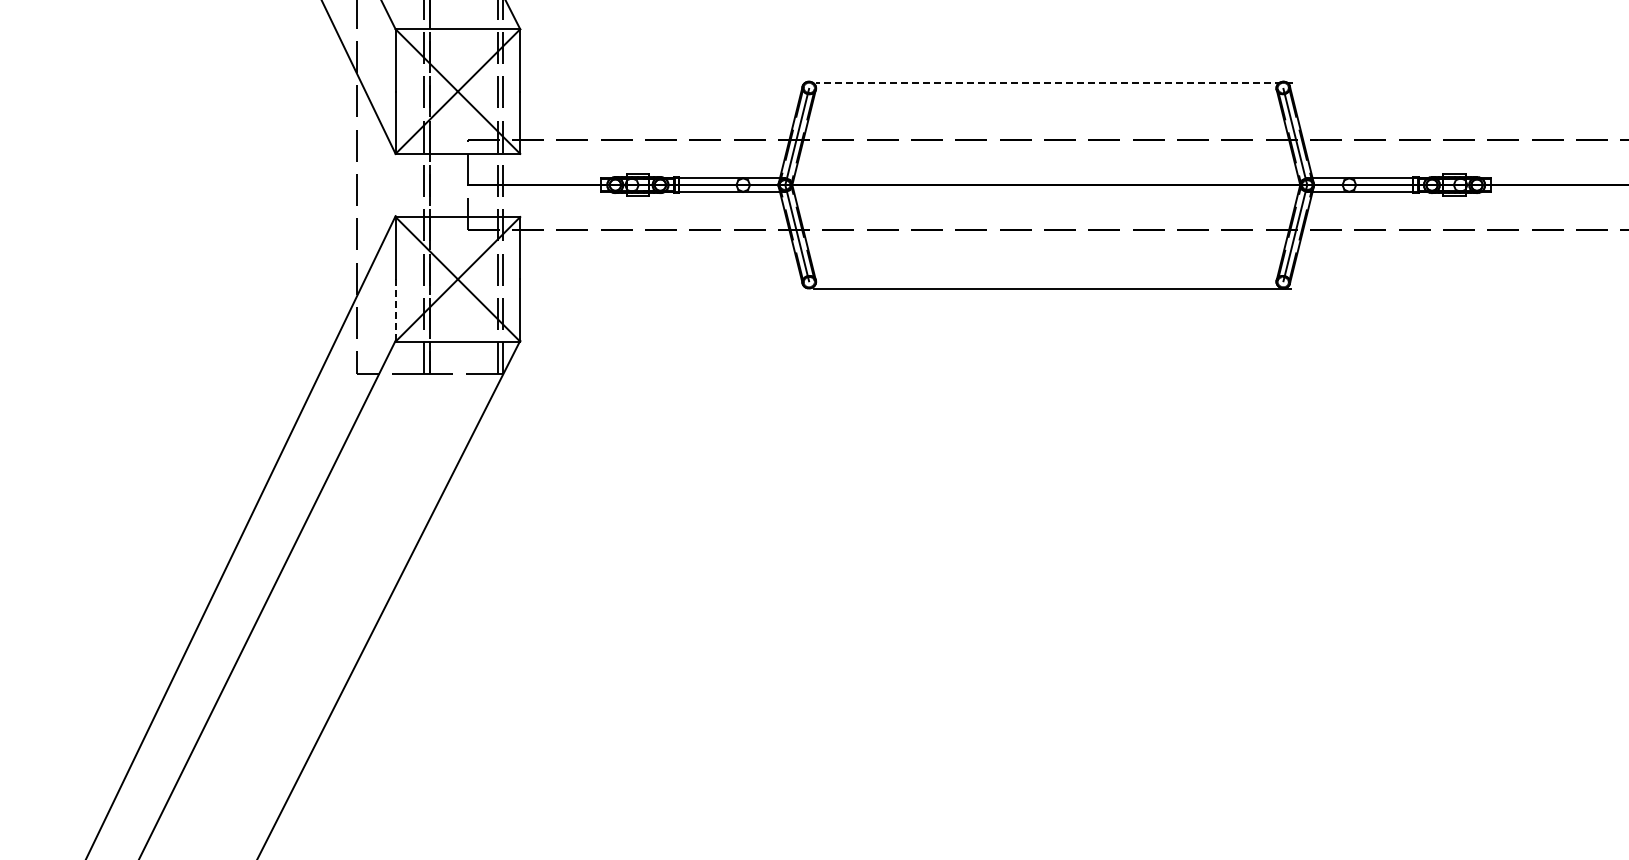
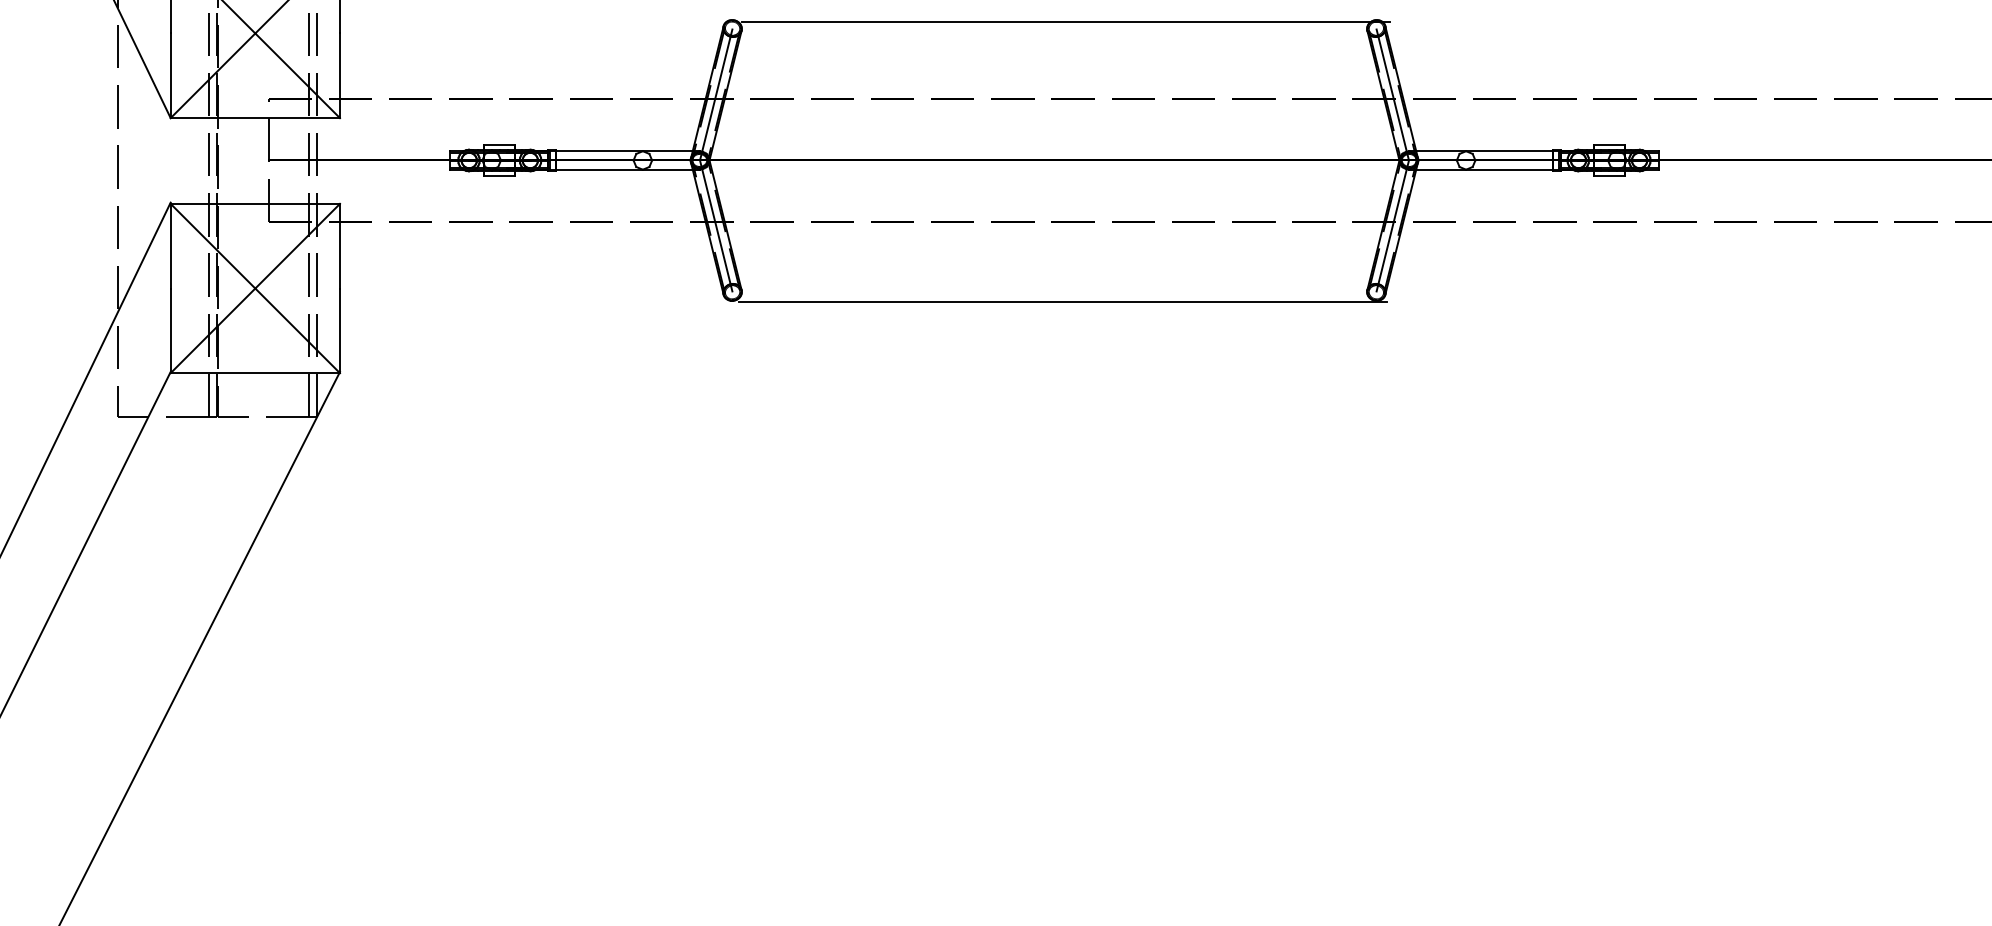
line: (1054, 83) -> (1065, 22), dashed -> solid
line: (395, 311) -> (170, 332), dashed -> solid

